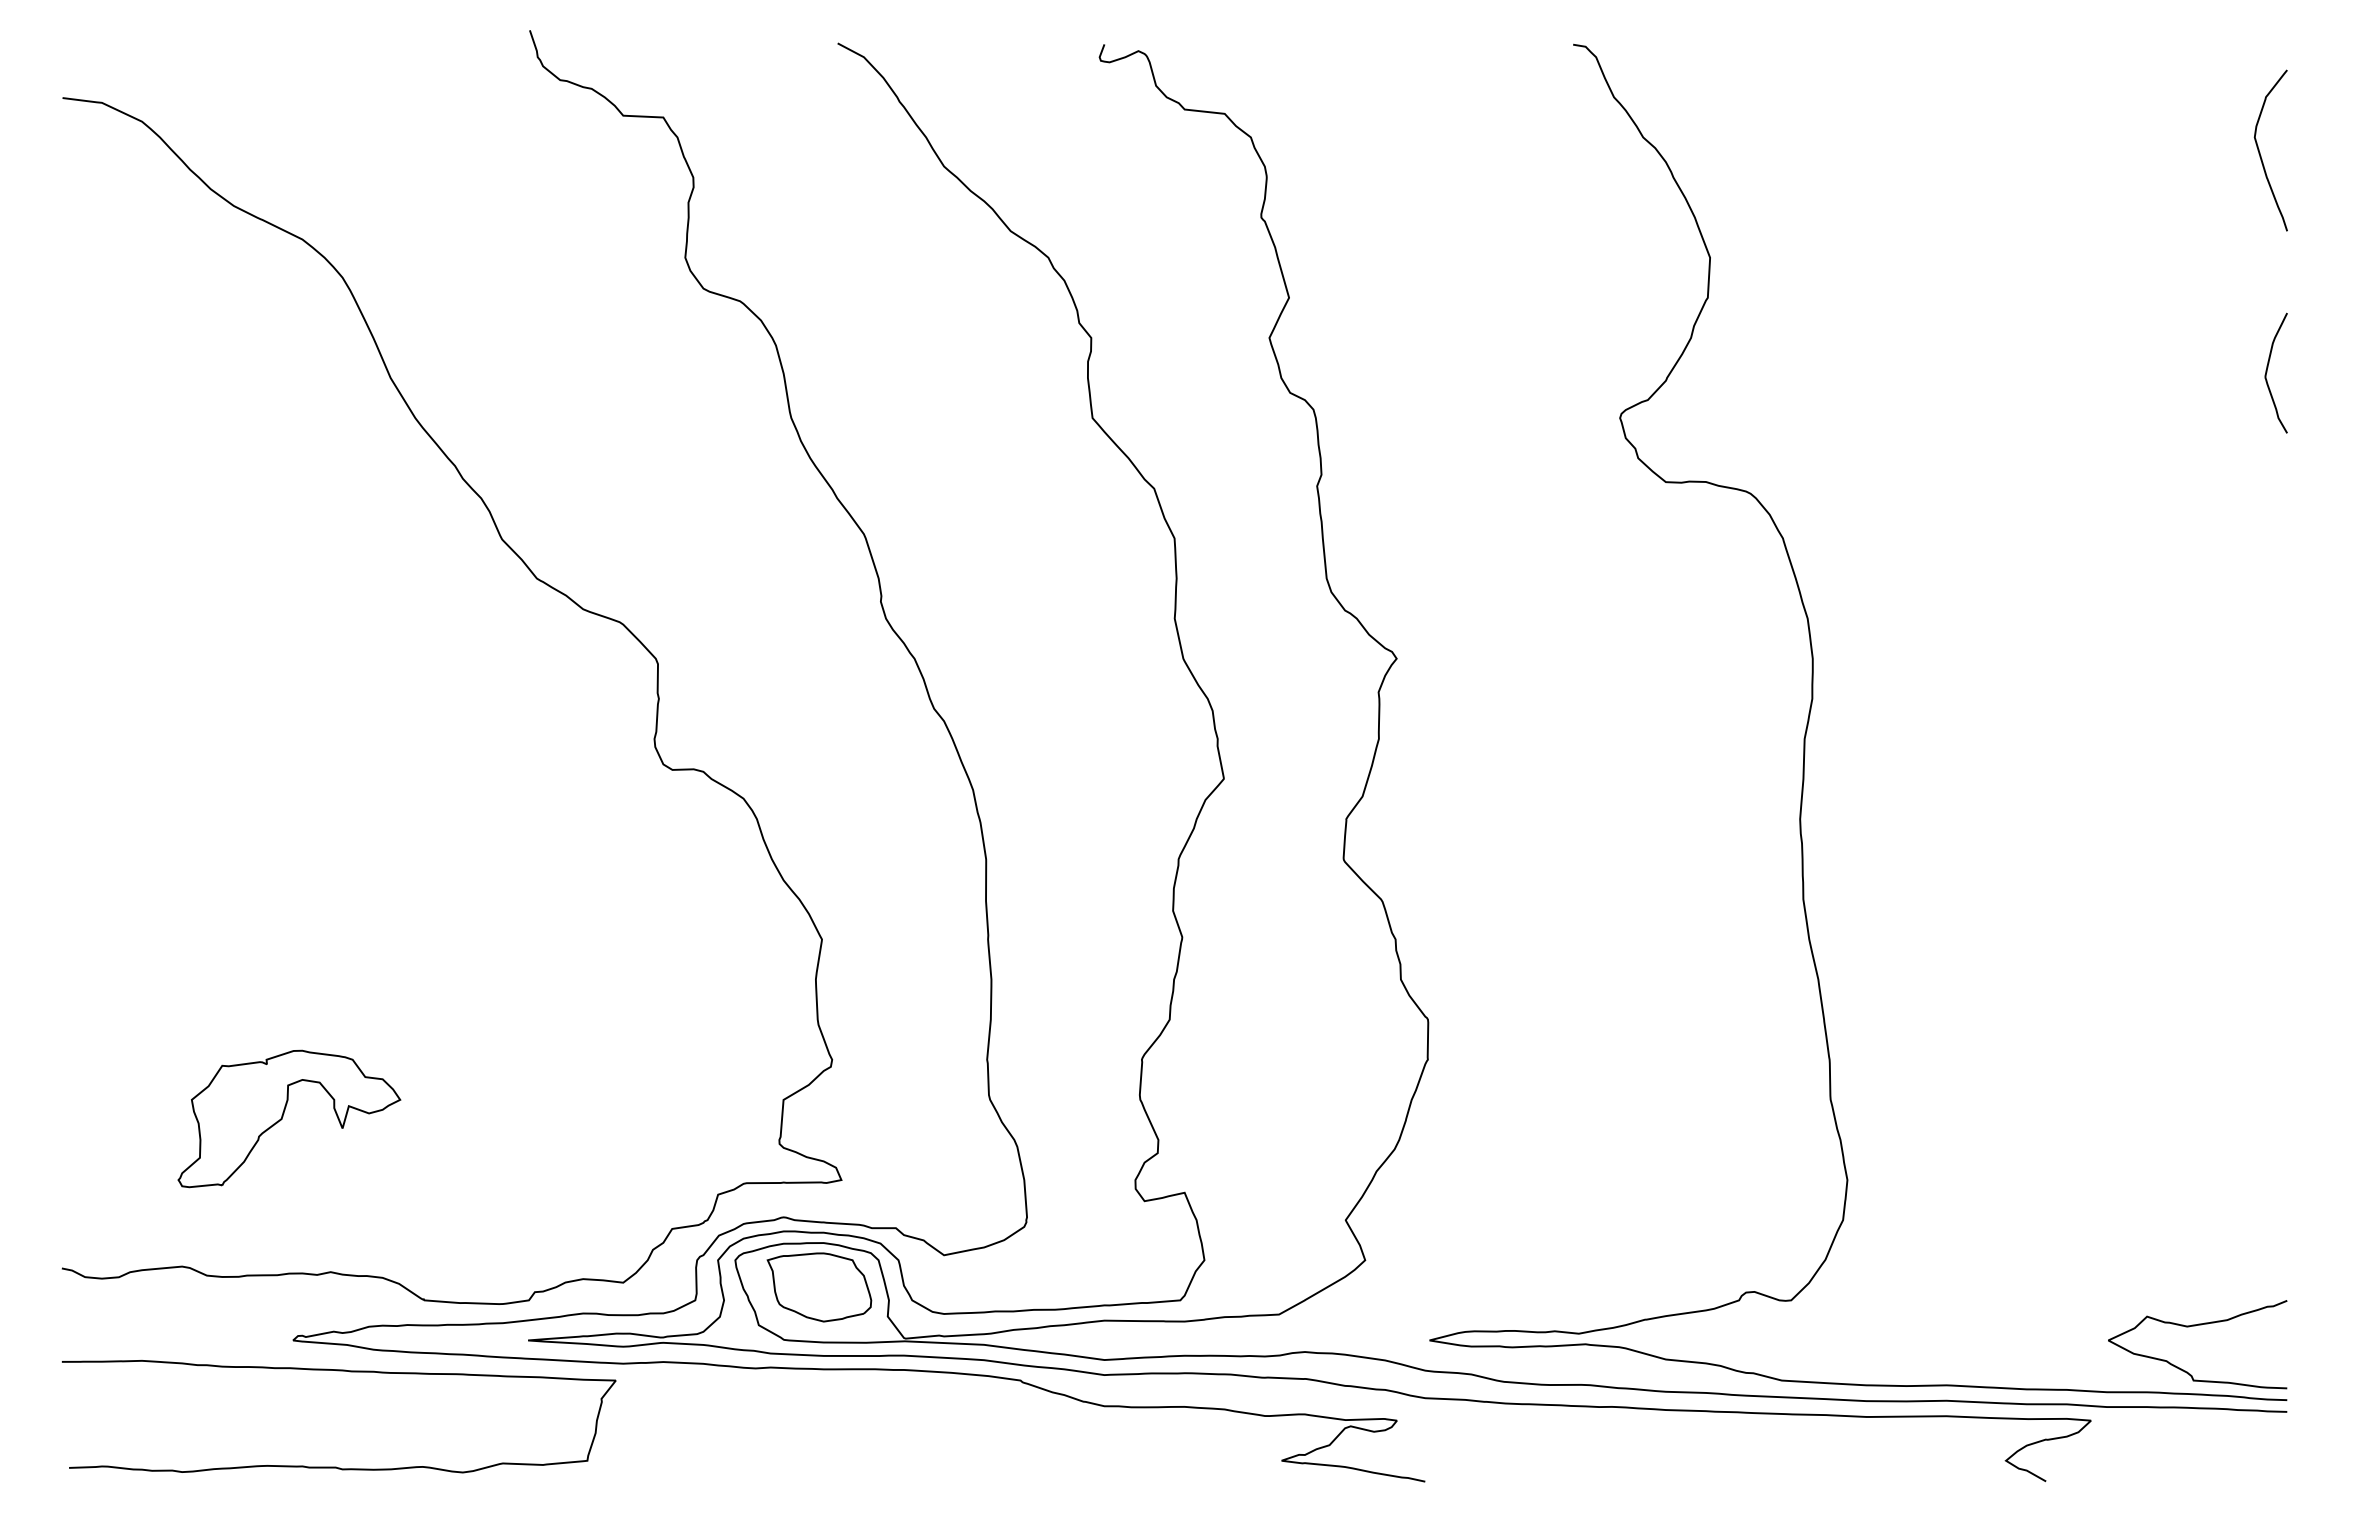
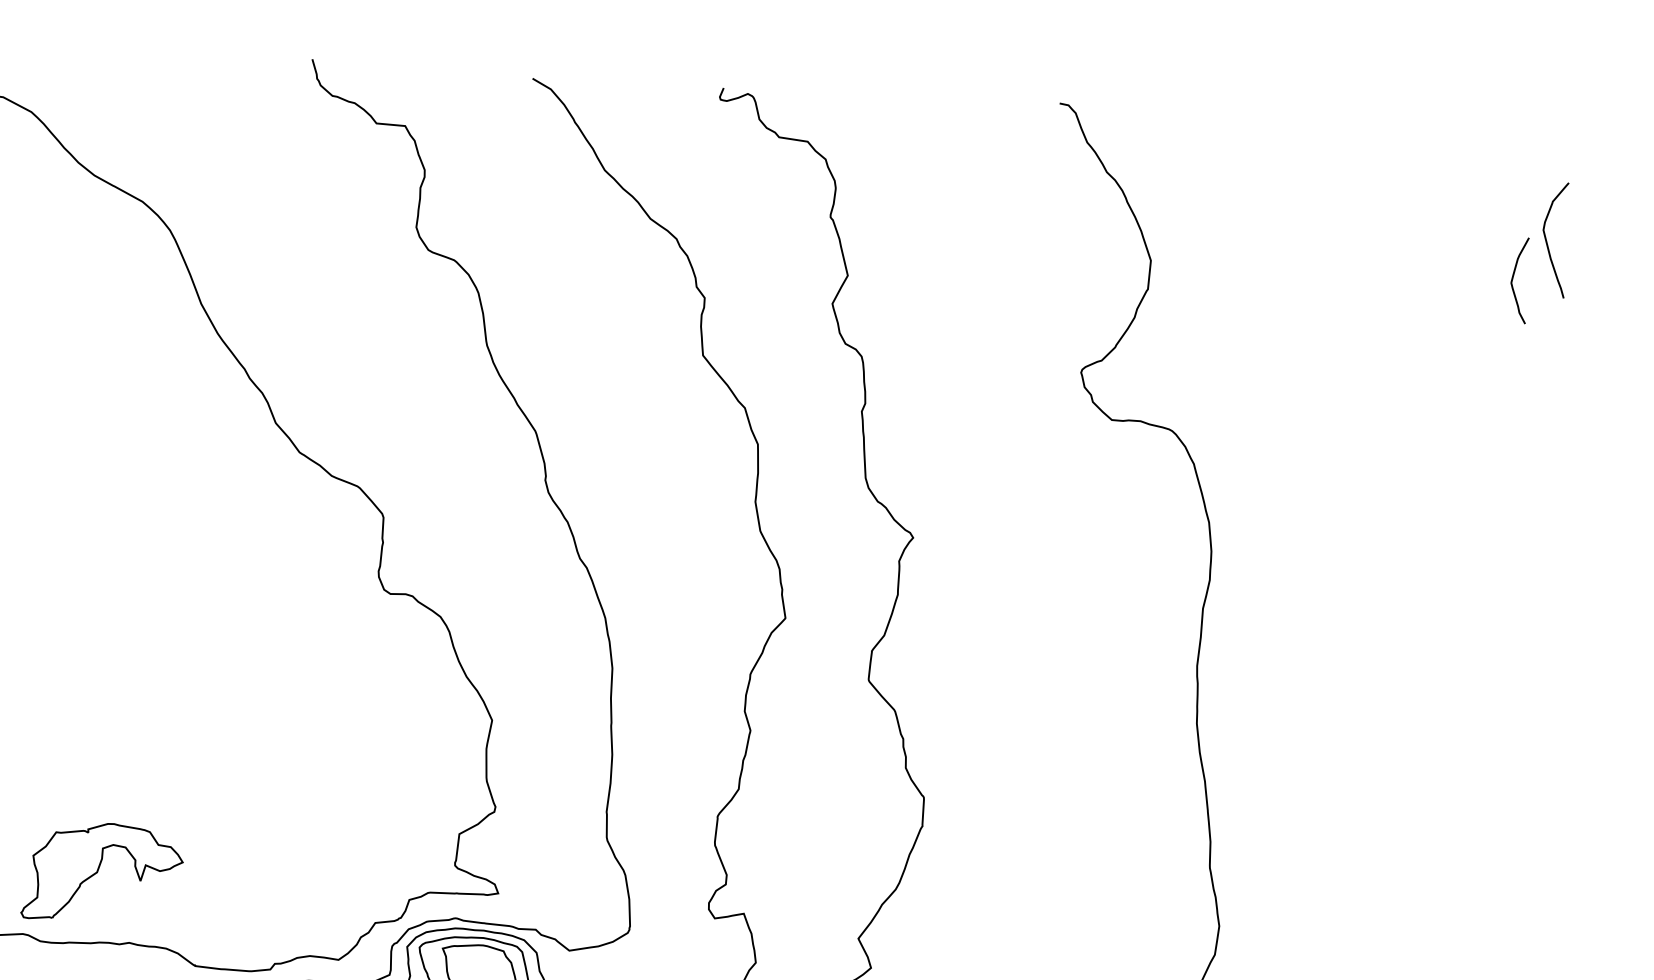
curve: (2260, 152) -> (1547, 241), moved
curve: (2267, 372) -> (1513, 279), moved
part: (283, 1116) -> (98, 870), moved

